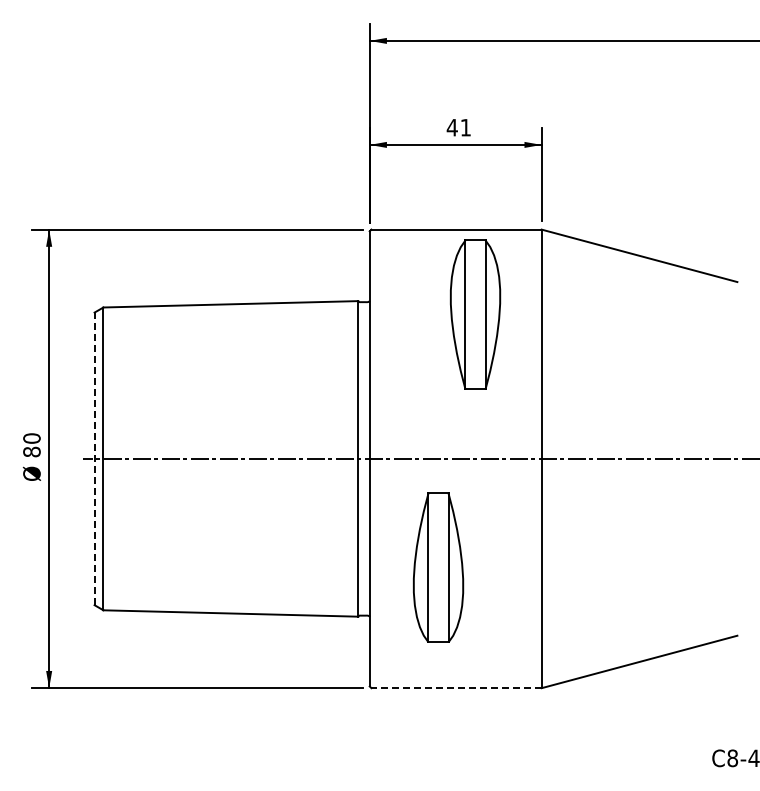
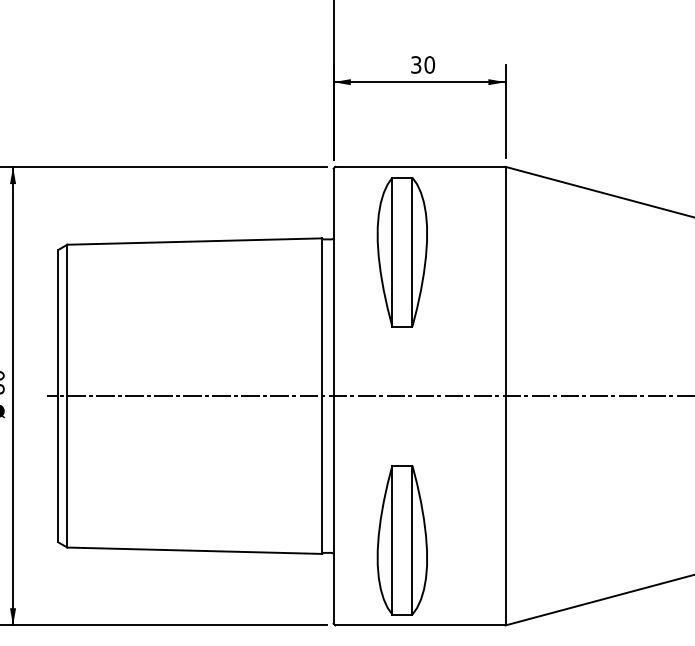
text: (458, 127) -> (422, 64), 41 -> 30
part: (475, 314) -> (402, 251), moved
line: (94, 458) -> (58, 395), dashed -> solid
part: (438, 567) -> (402, 539), moved
line: (456, 688) -> (420, 625), dashed -> solid

